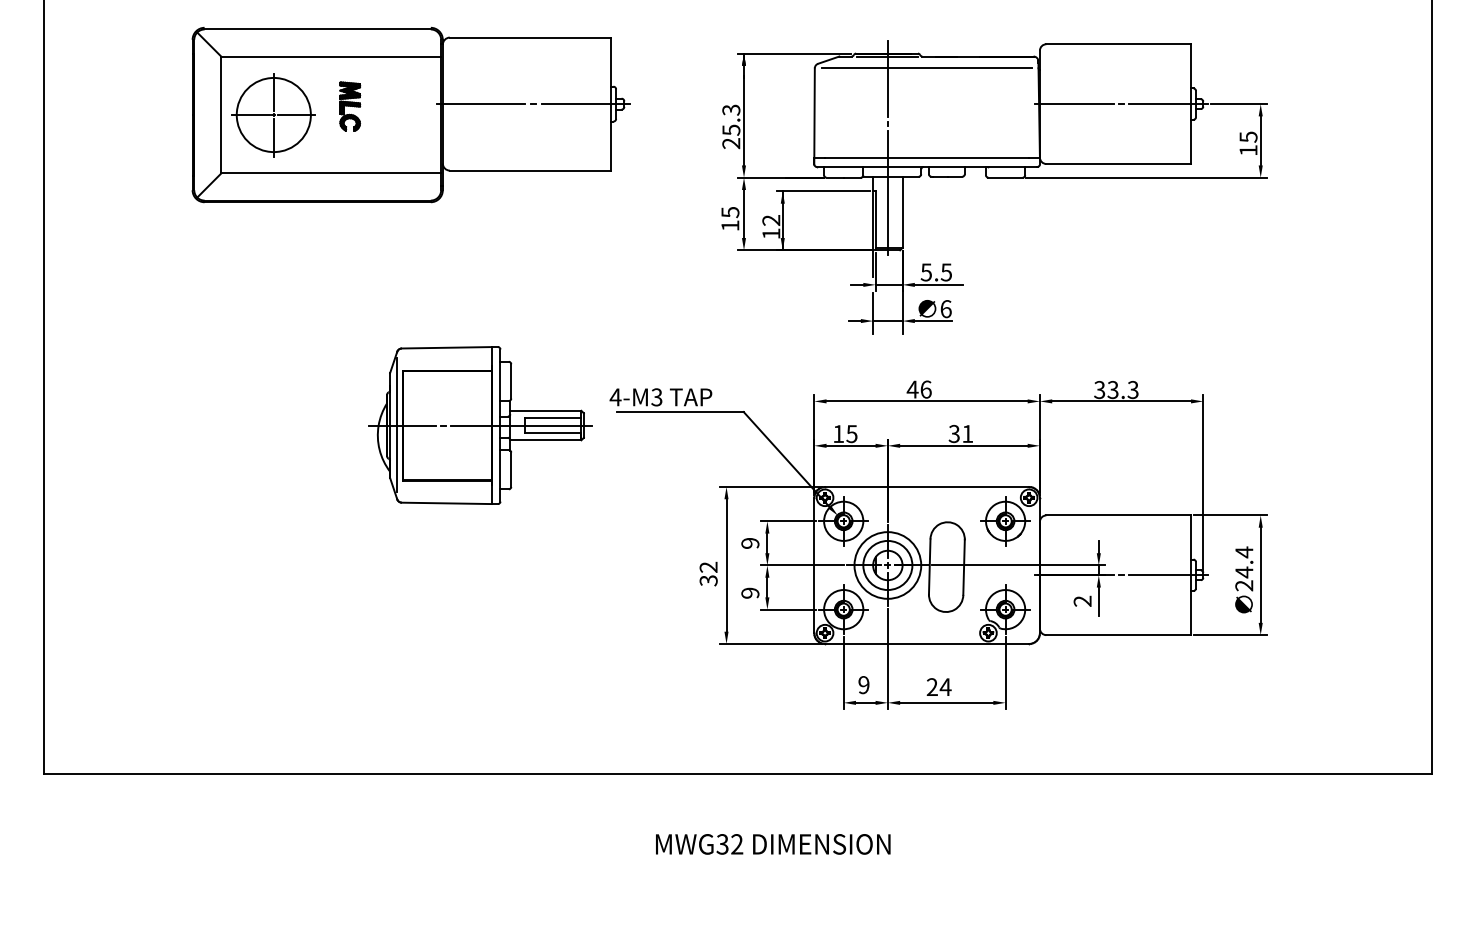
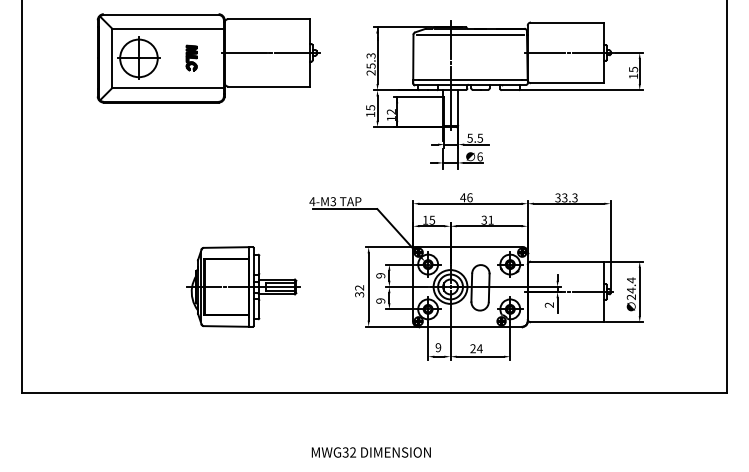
part: (349, 105) -> (191, 57), moved
part: (479, 424) -> (243, 286), moved
text: (771, 844) -> (370, 452), moved

